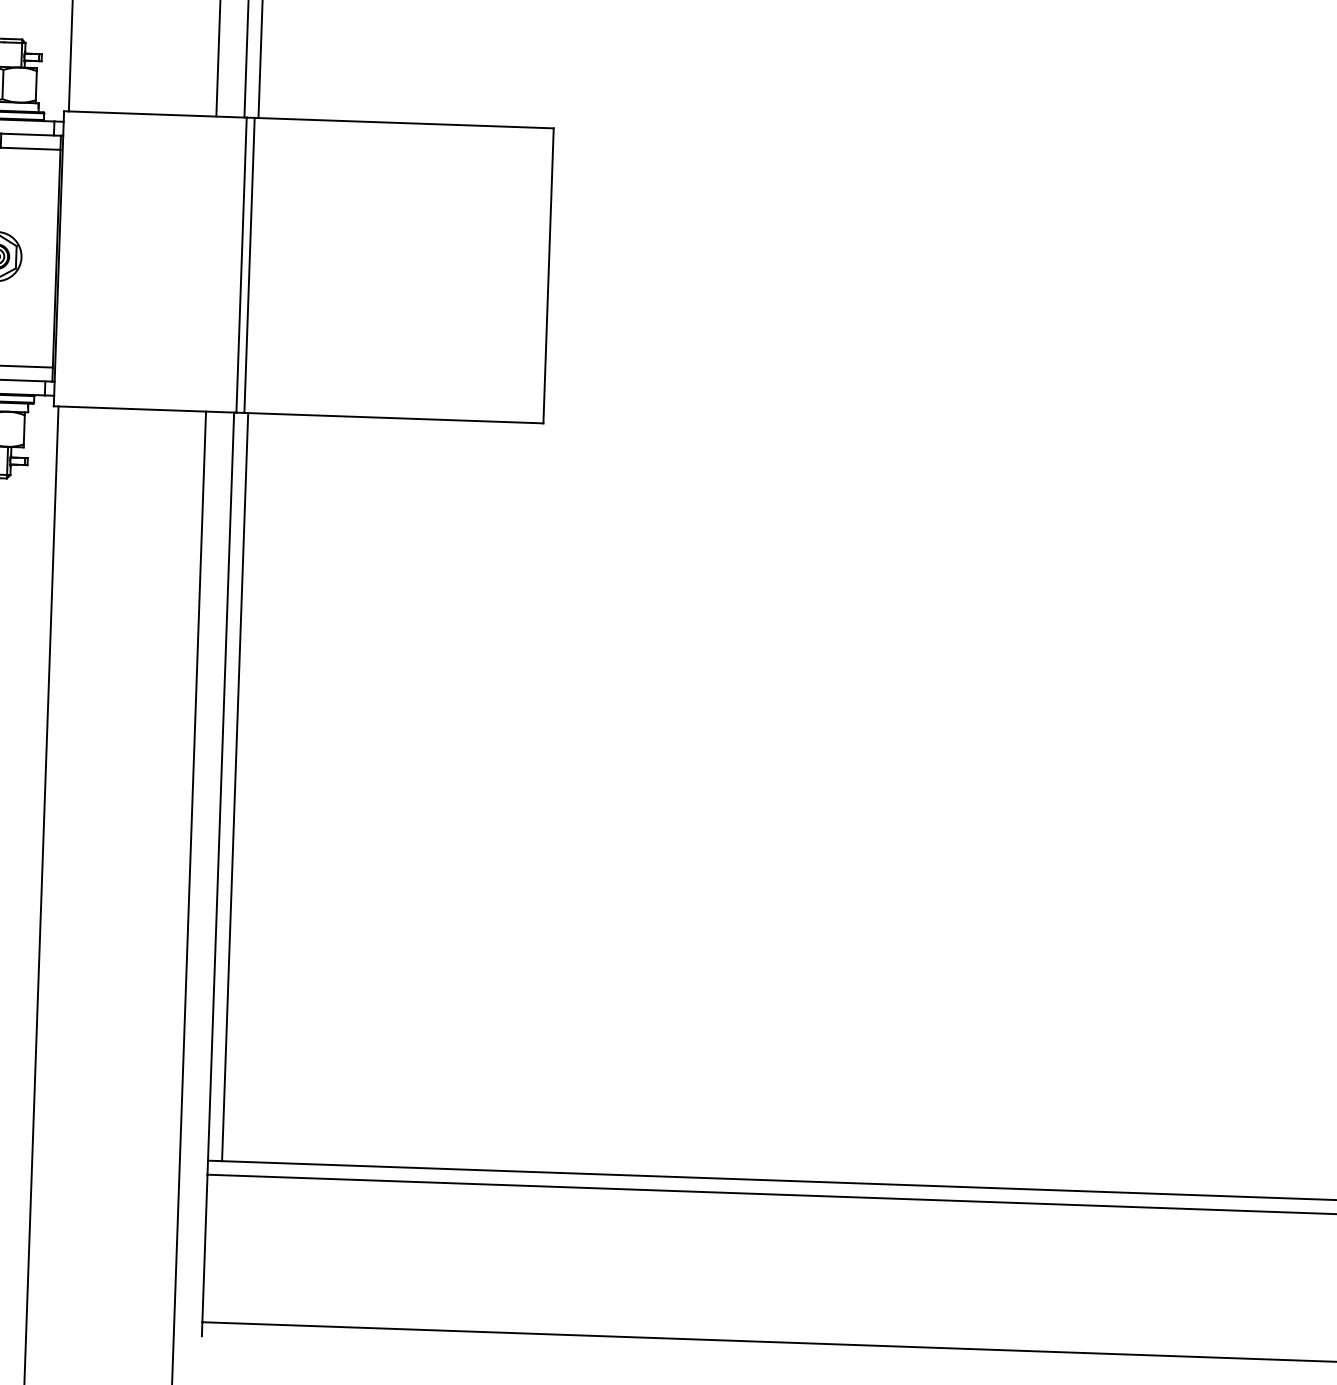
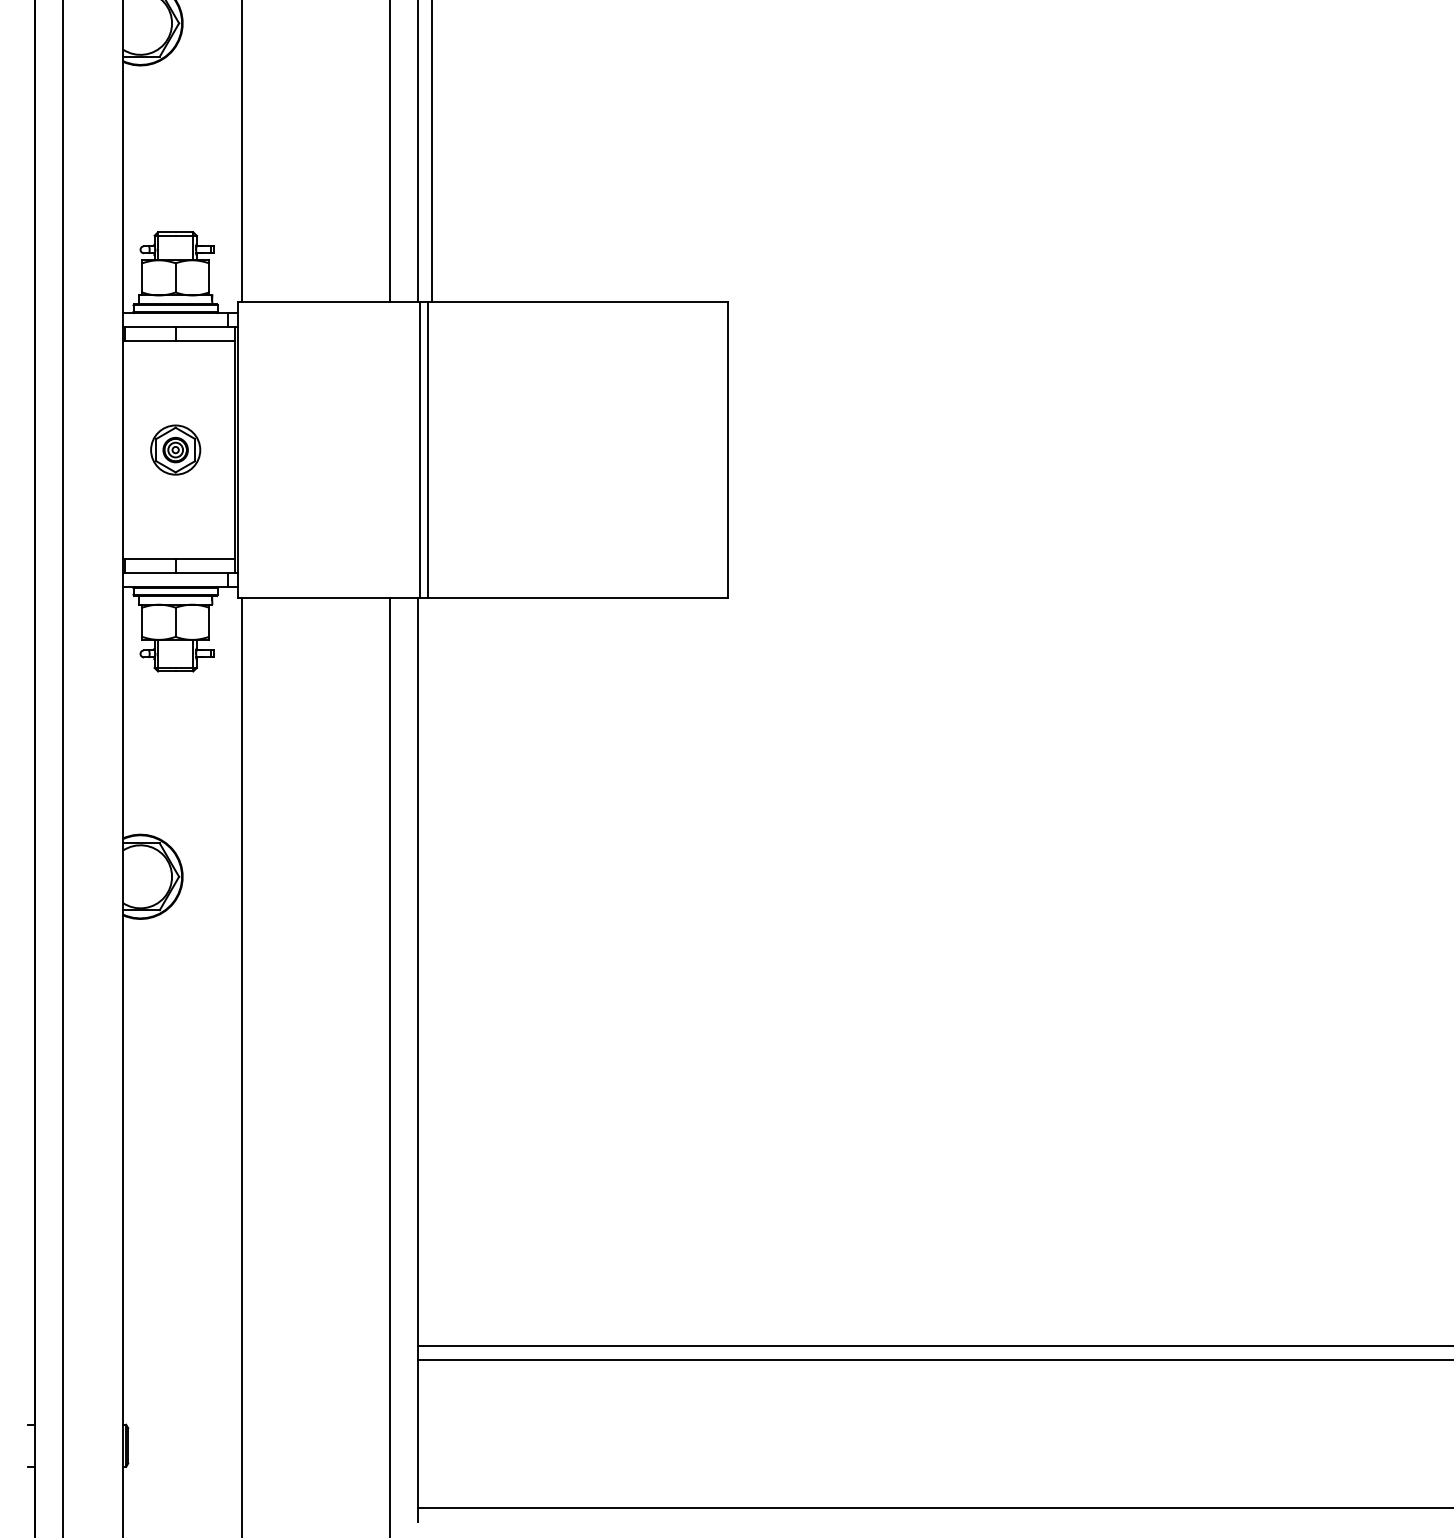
line: (235, 786) -> (432, 971), removed

